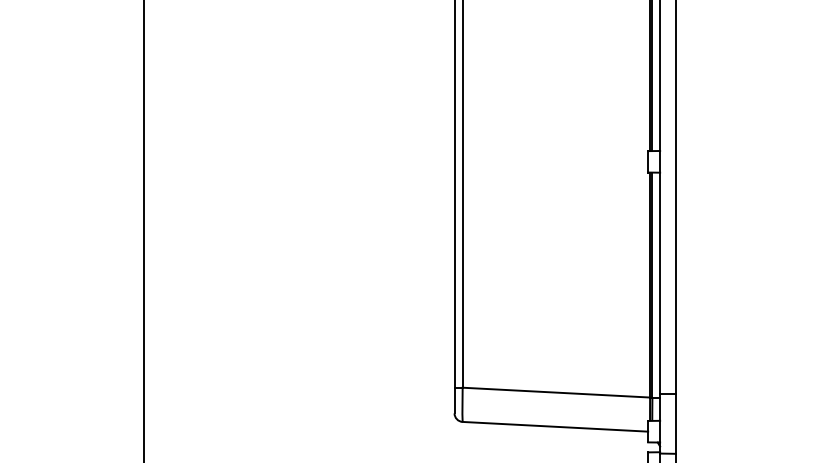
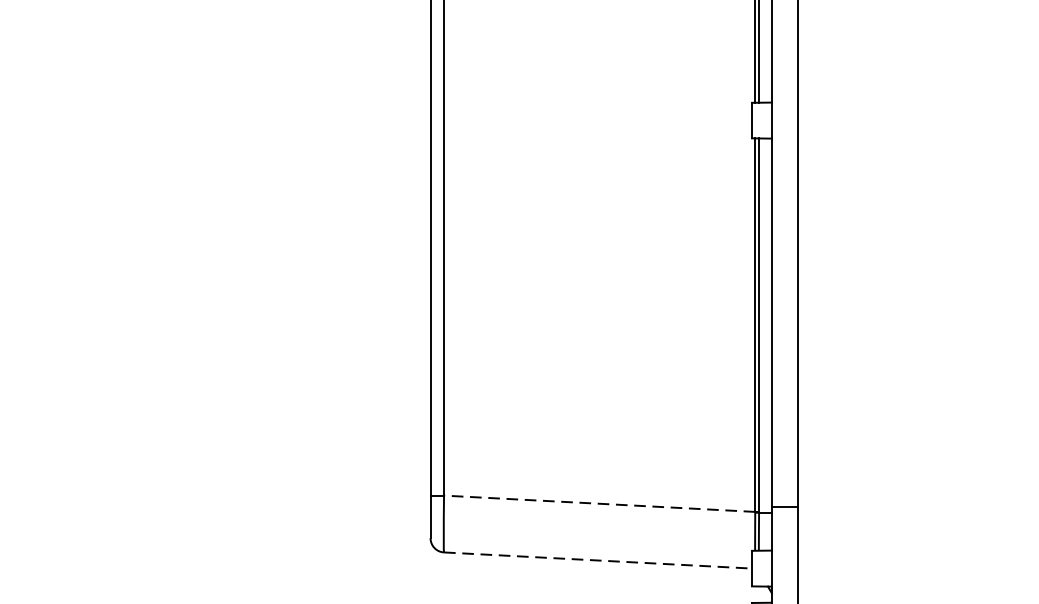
line: (556, 392) -> (599, 503), solid -> dashed
line: (555, 426) -> (598, 560), solid -> dashed

